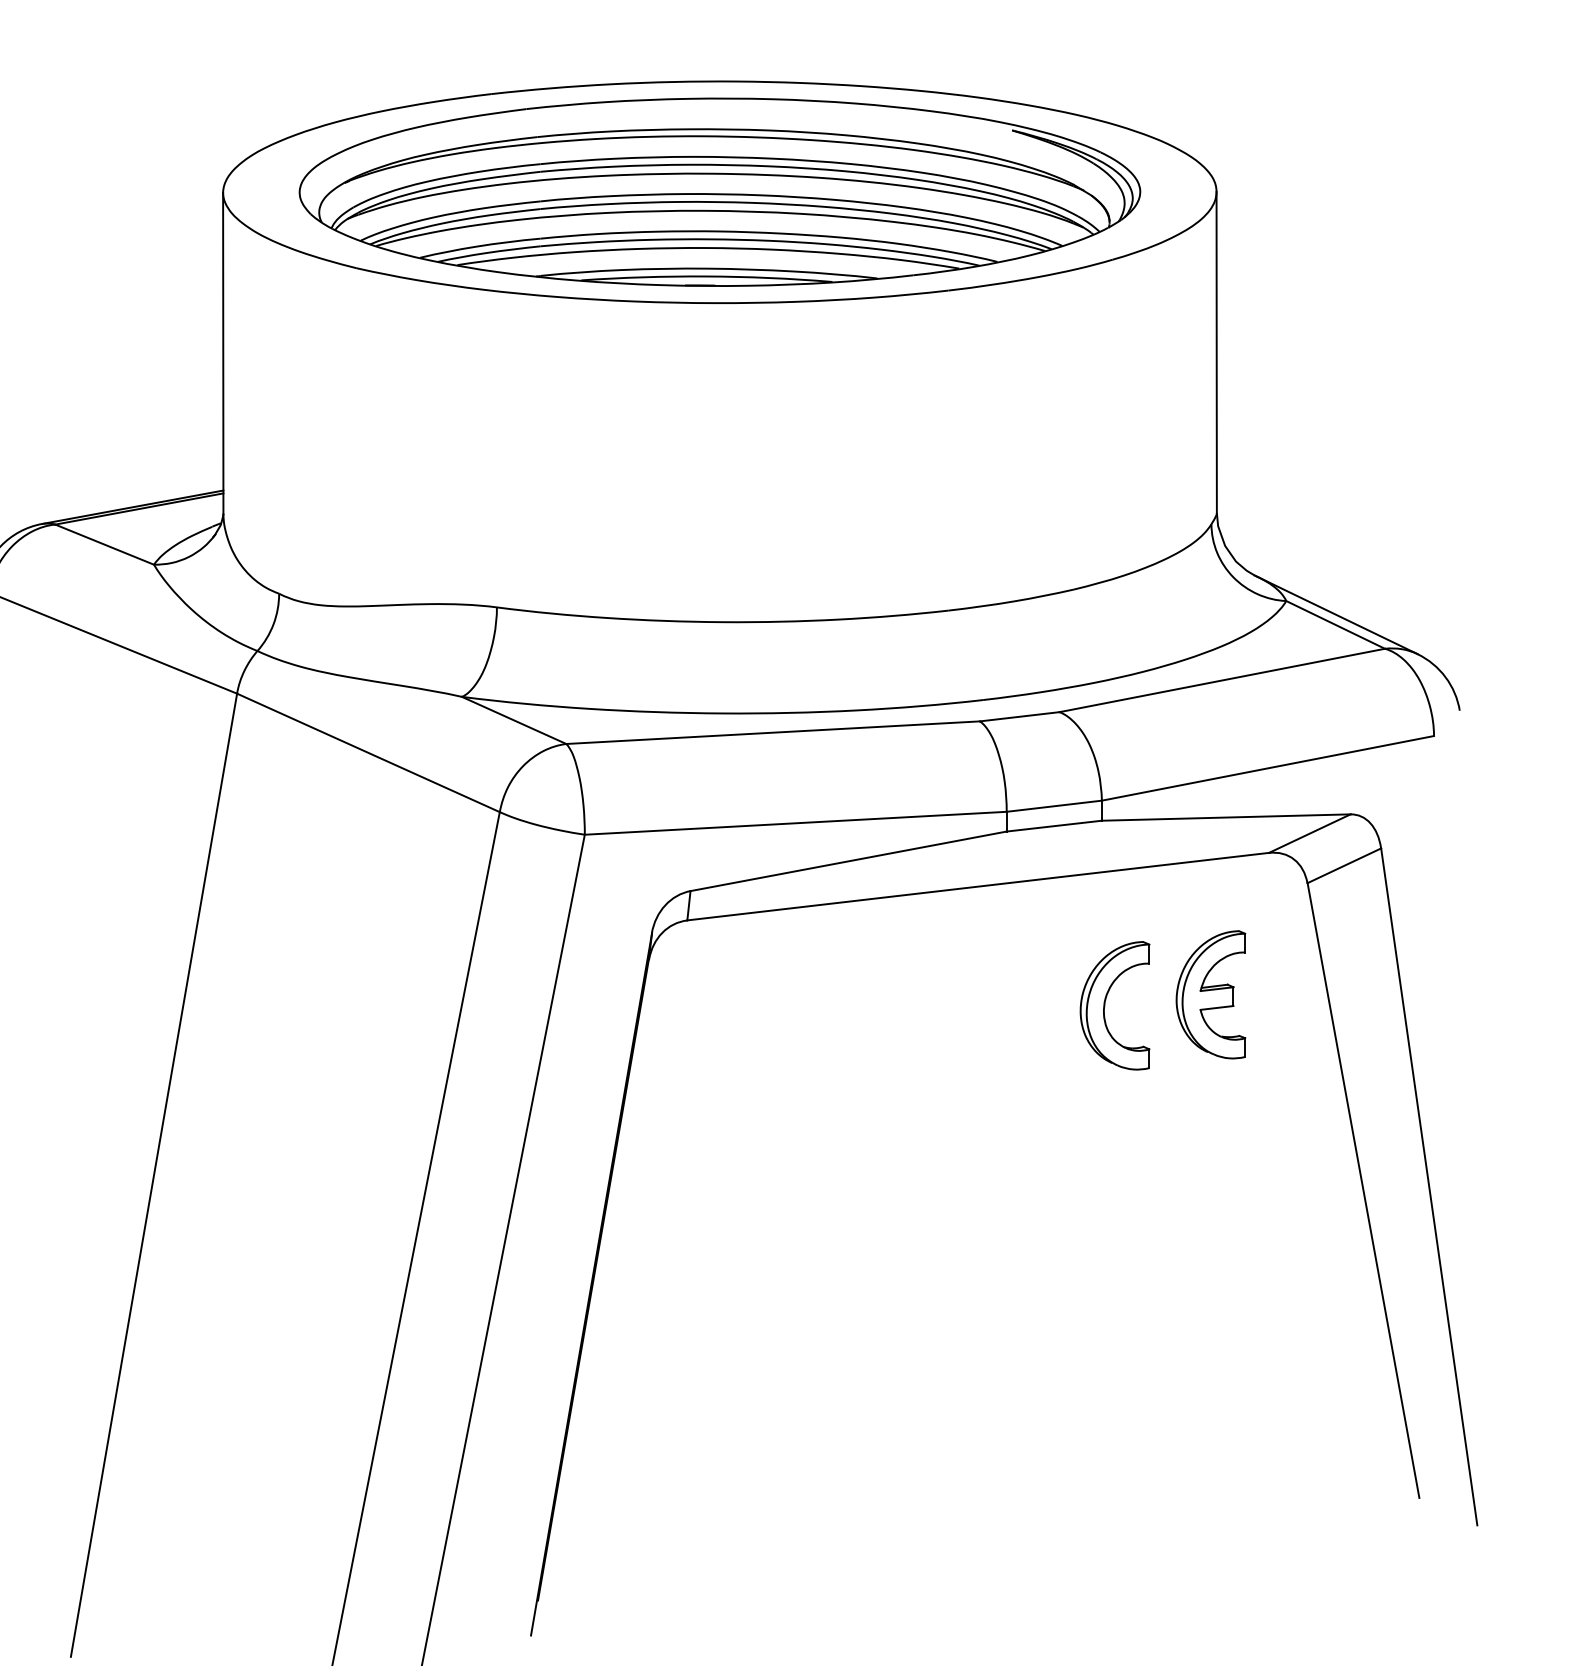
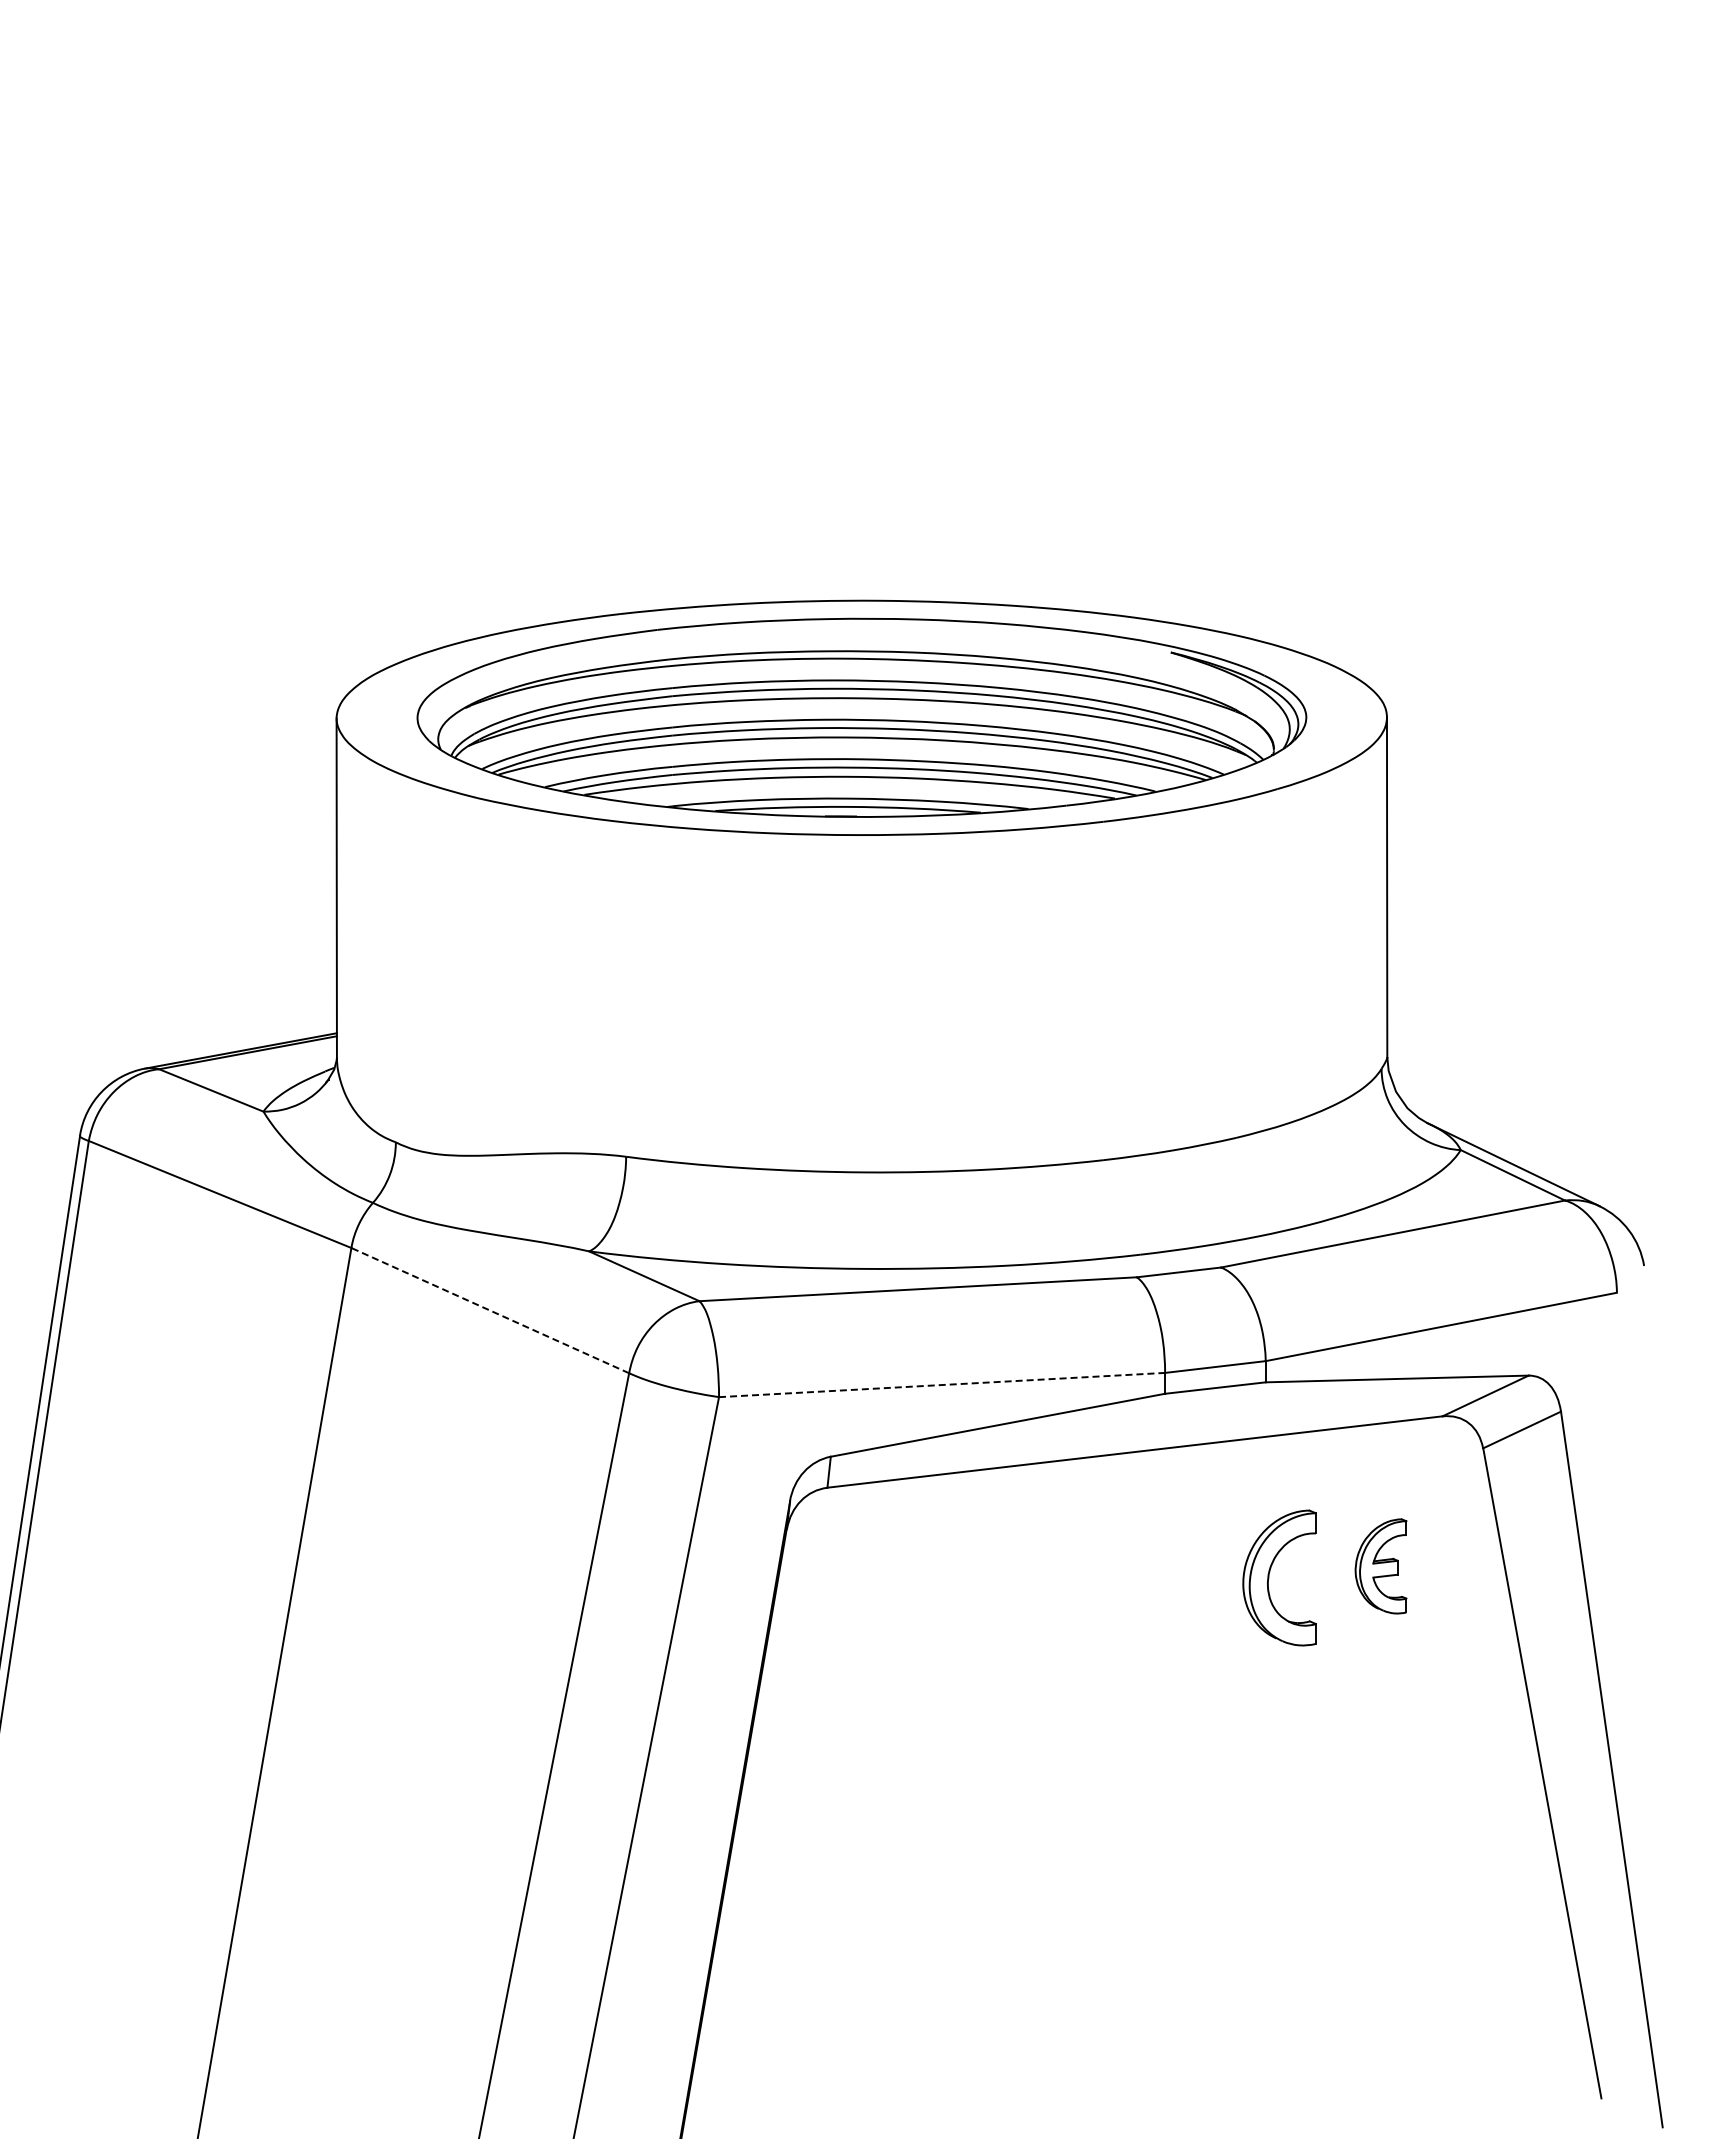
line: (367, 752) -> (489, 1310), solid -> dashed
line: (796, 823) -> (942, 1385), solid -> dashed
part: (1210, 994) -> (1380, 1566), size x0.7

